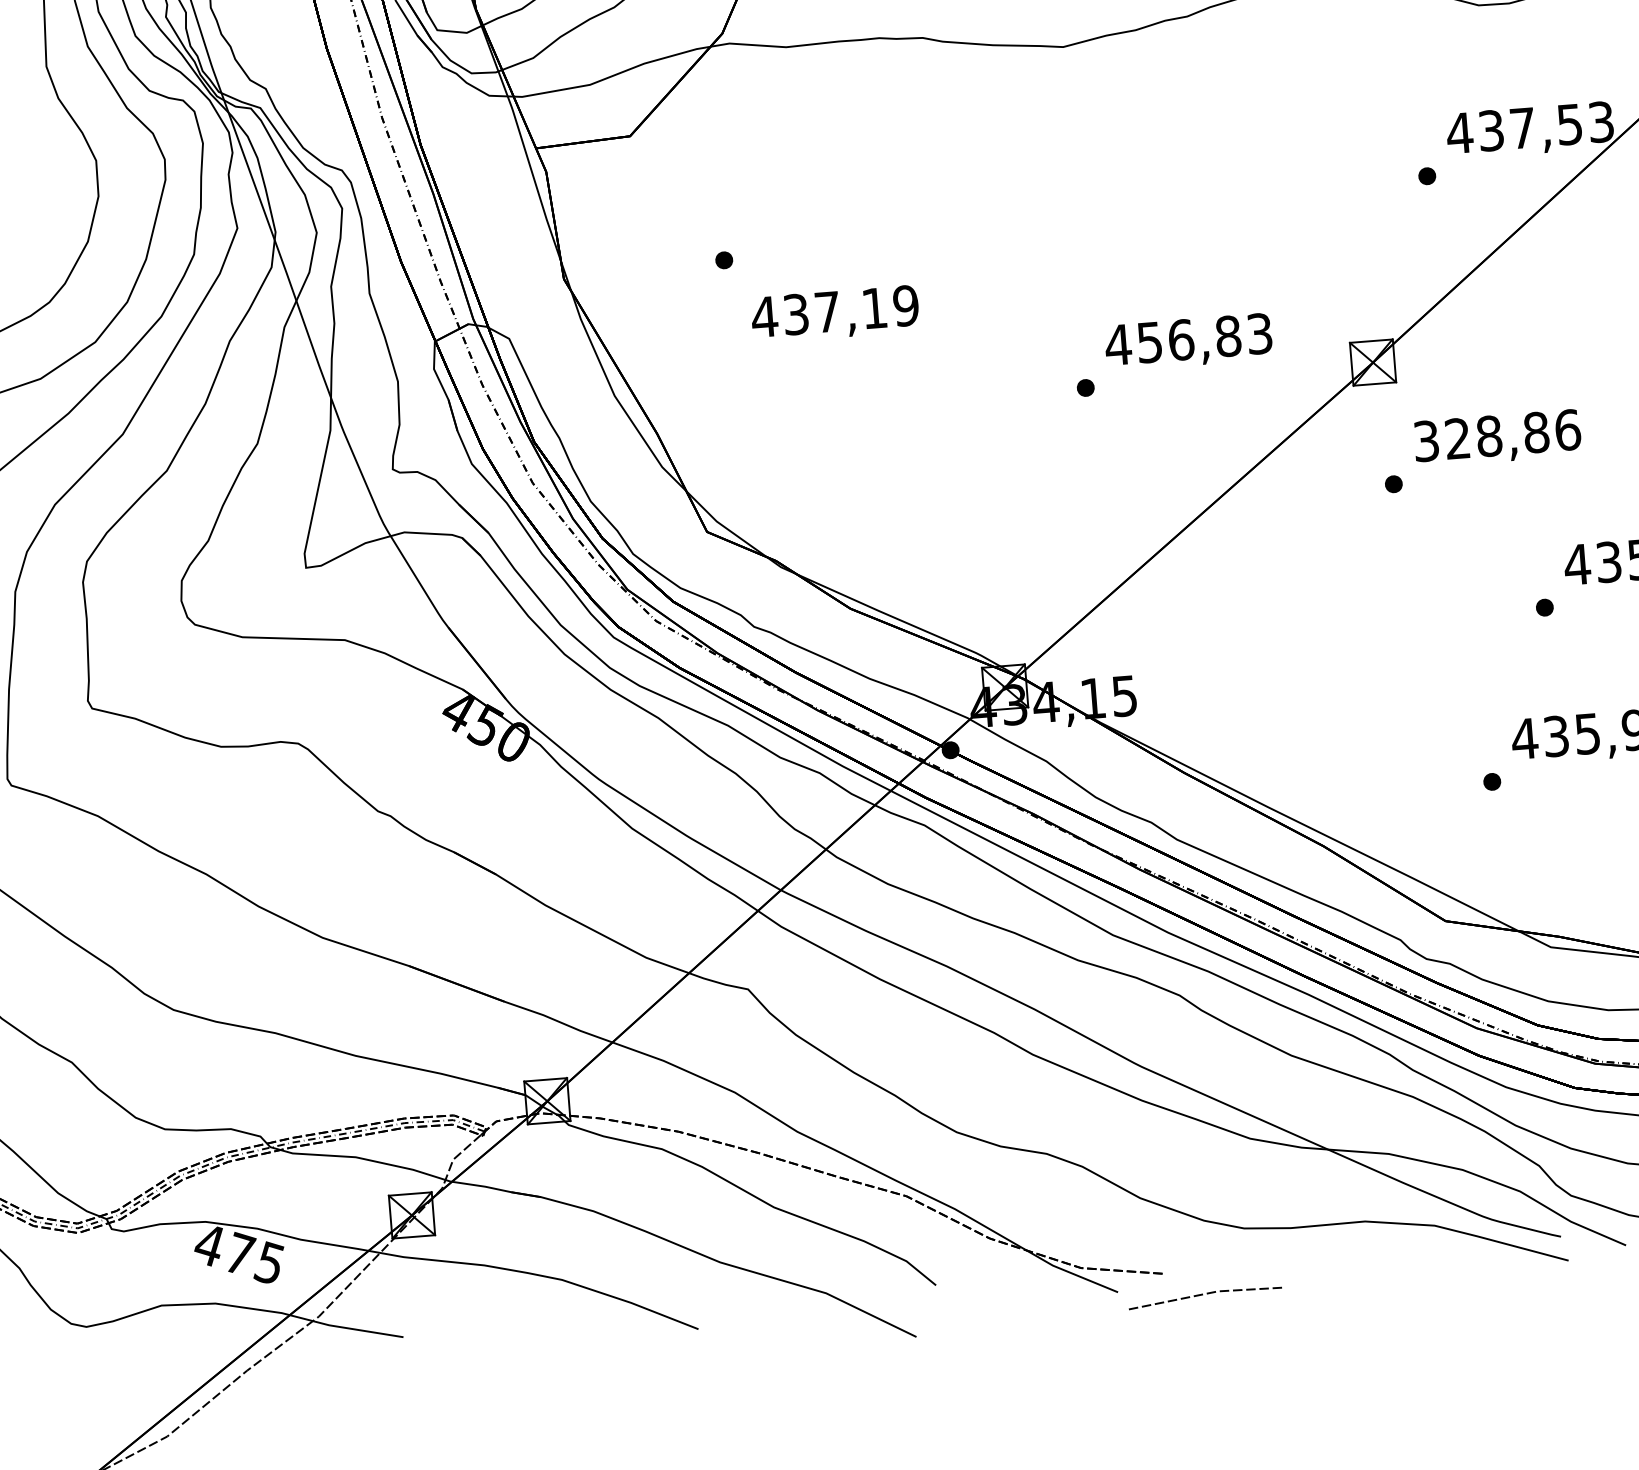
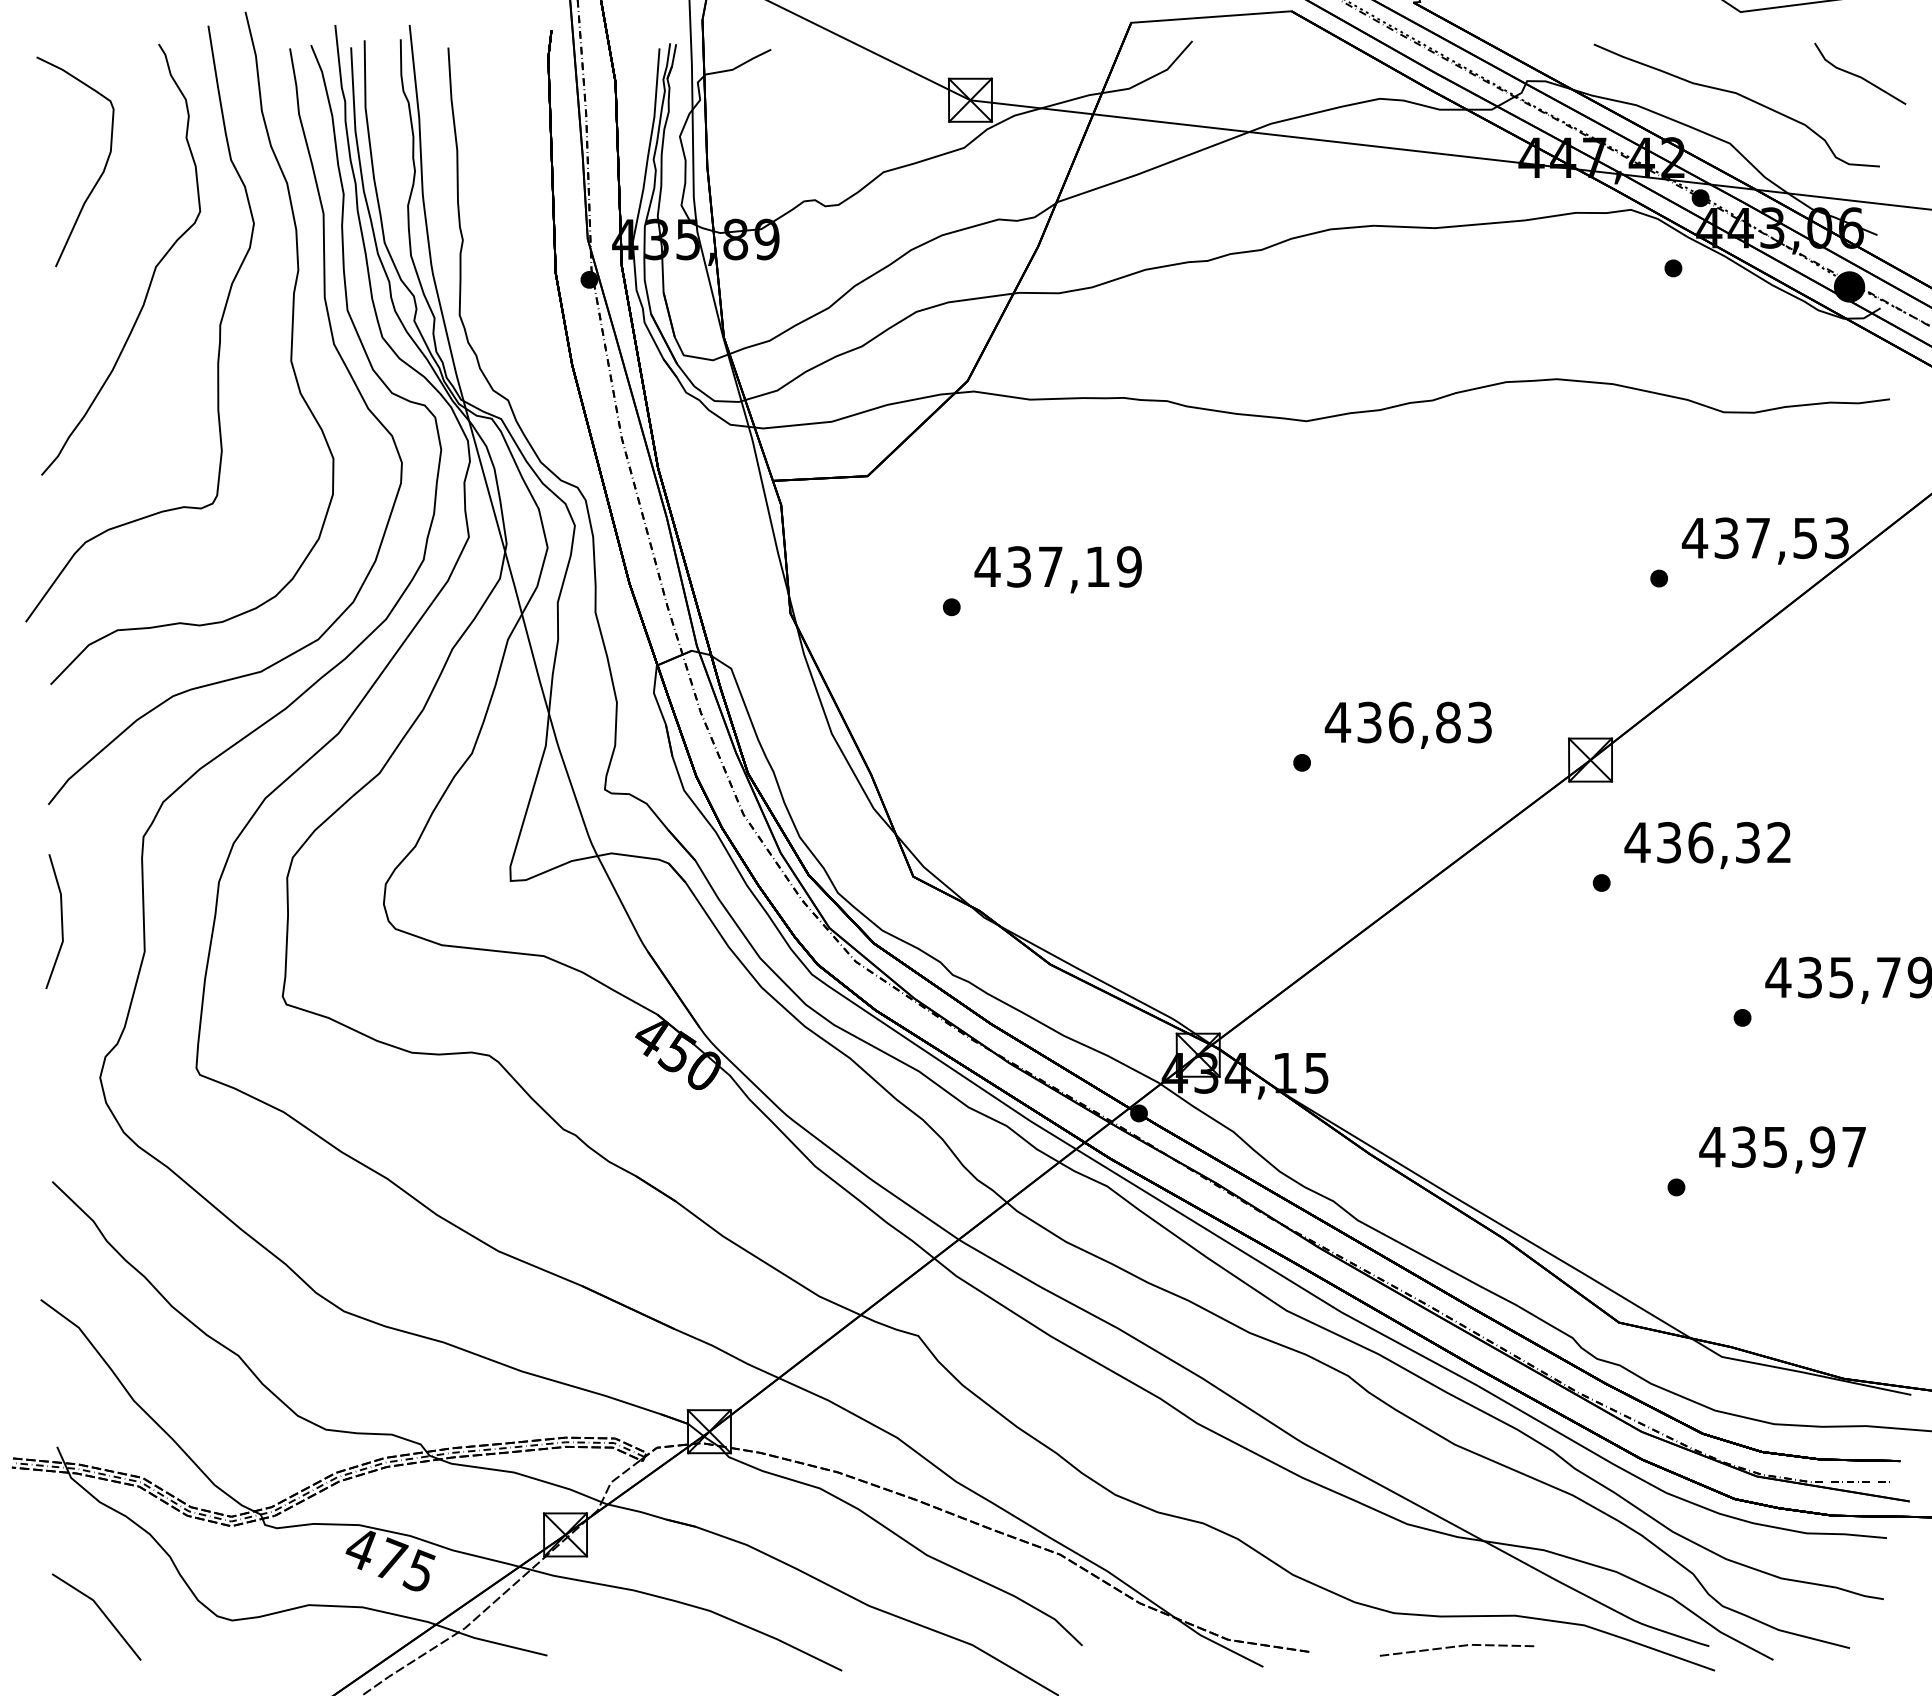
text: (834, 314) -> (1057, 569), moved
text: (1149, 341) -> (1369, 721), 456,83 -> 436,83
text: (1497, 435) -> (1708, 842), 328,86 -> 436,32
line: (1202, 1295) -> (1454, 1647), moved

